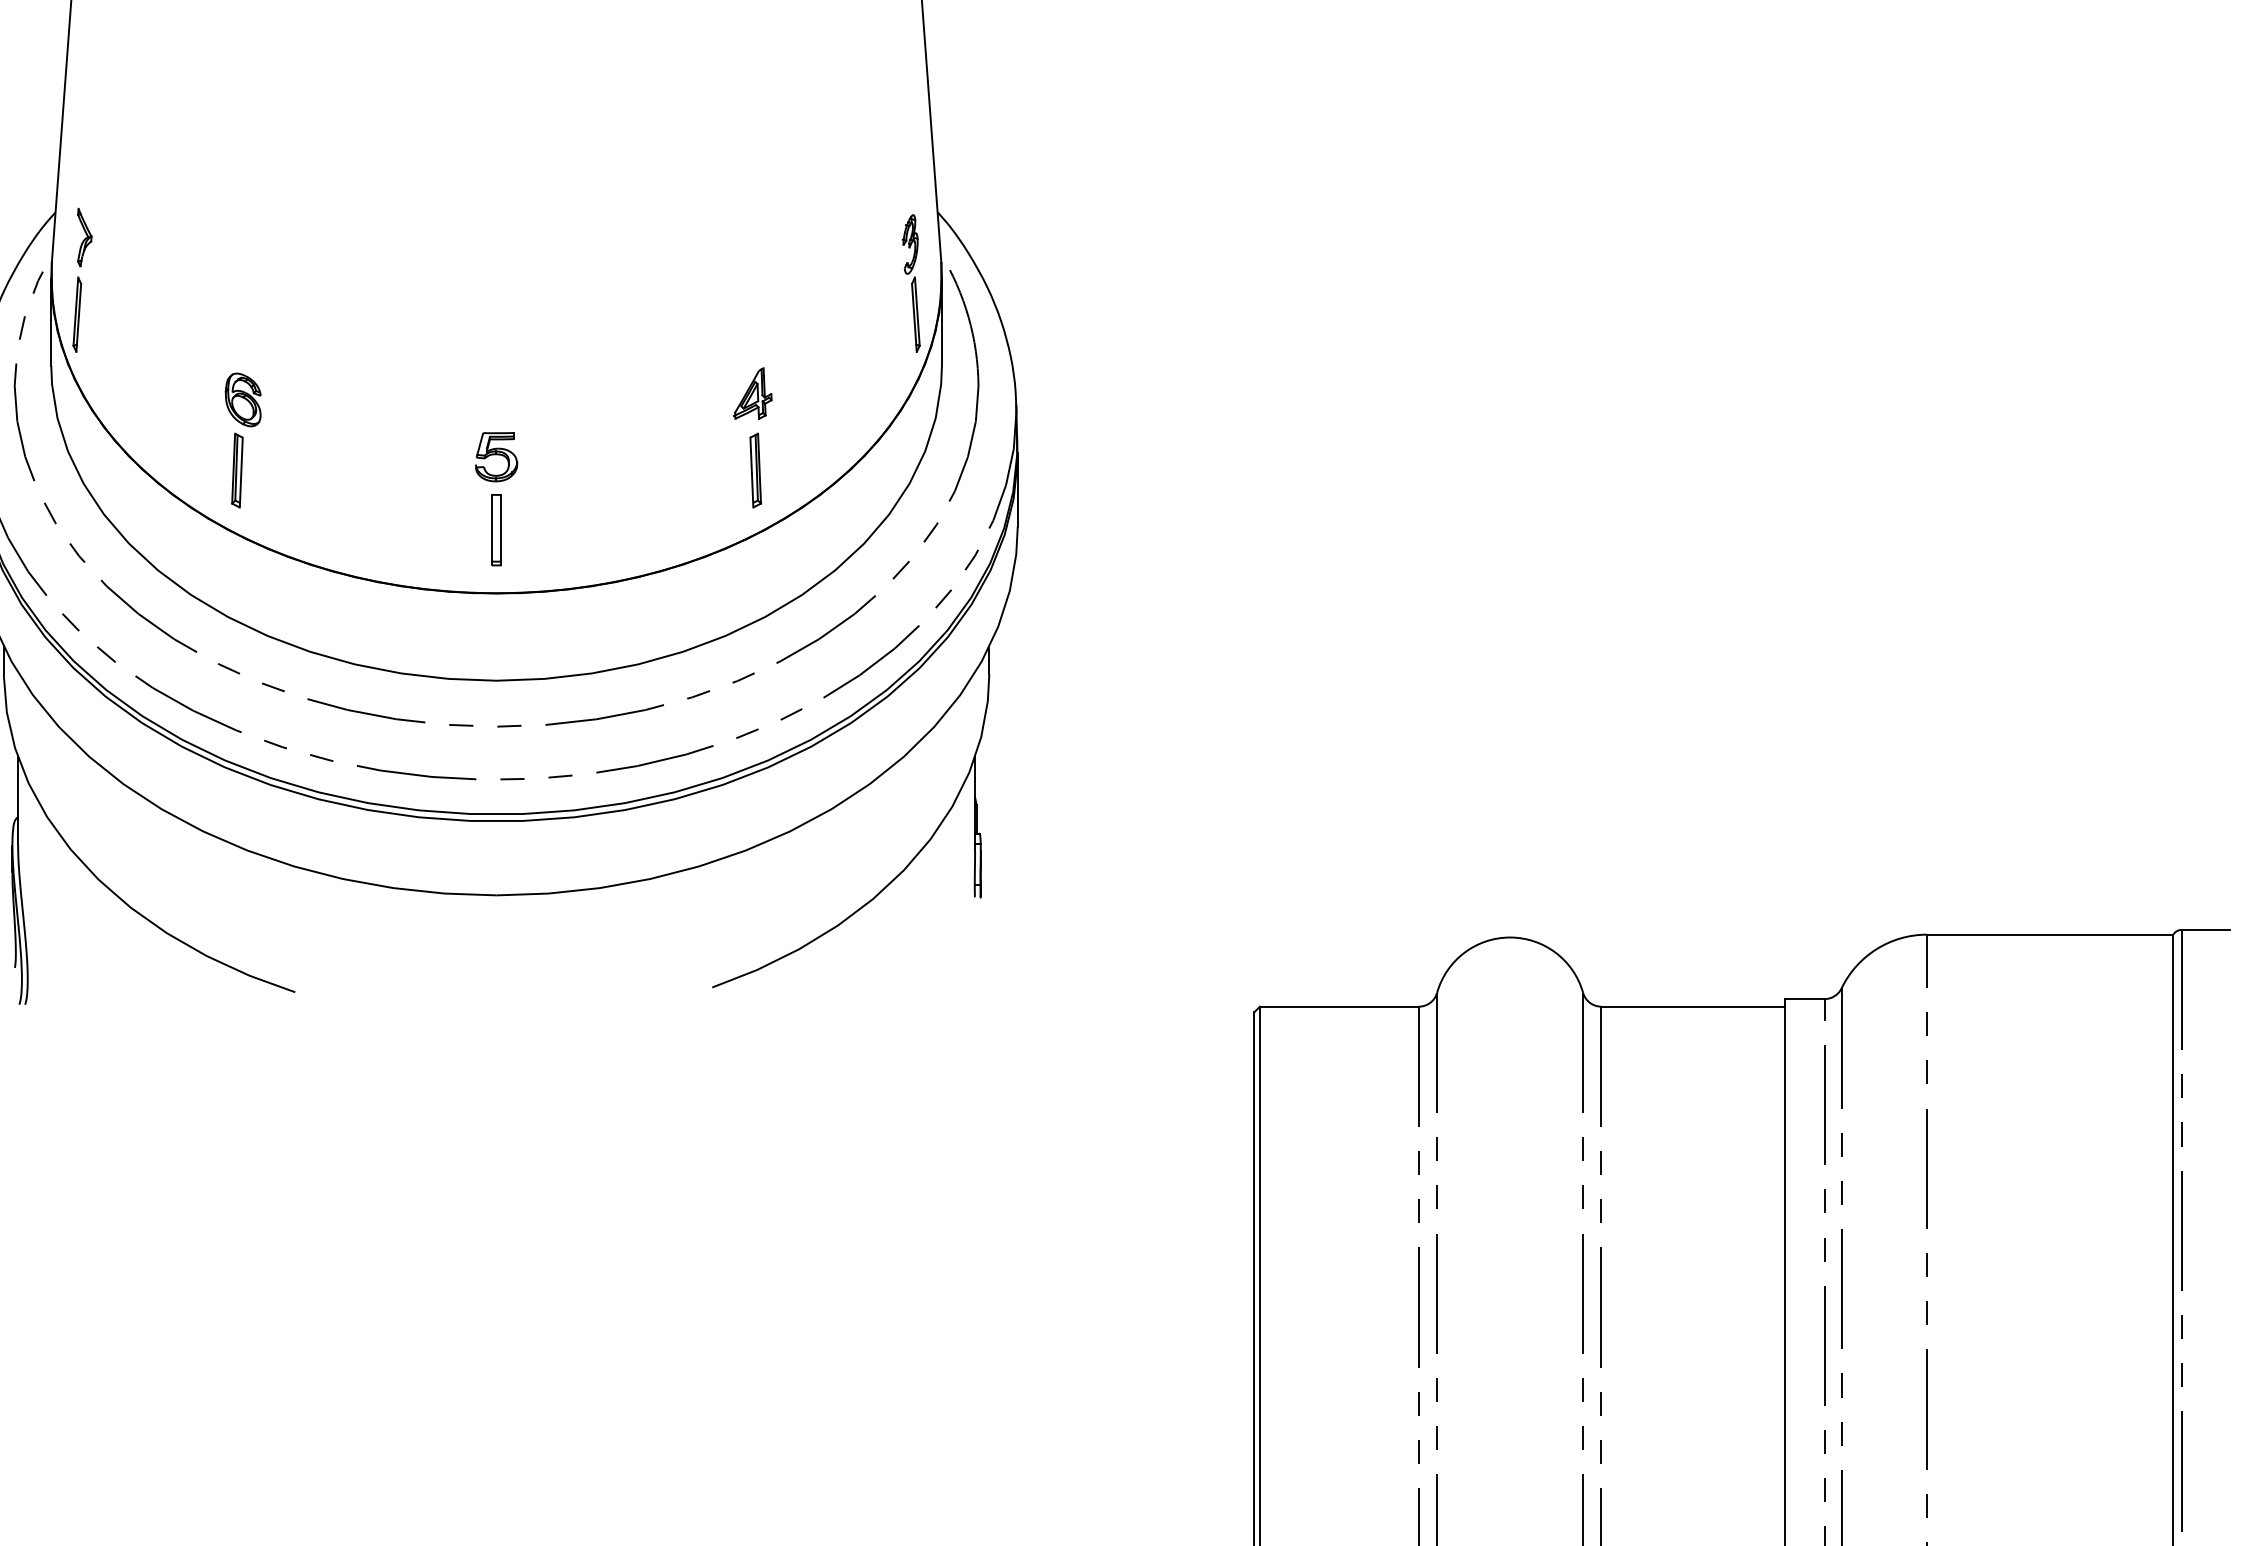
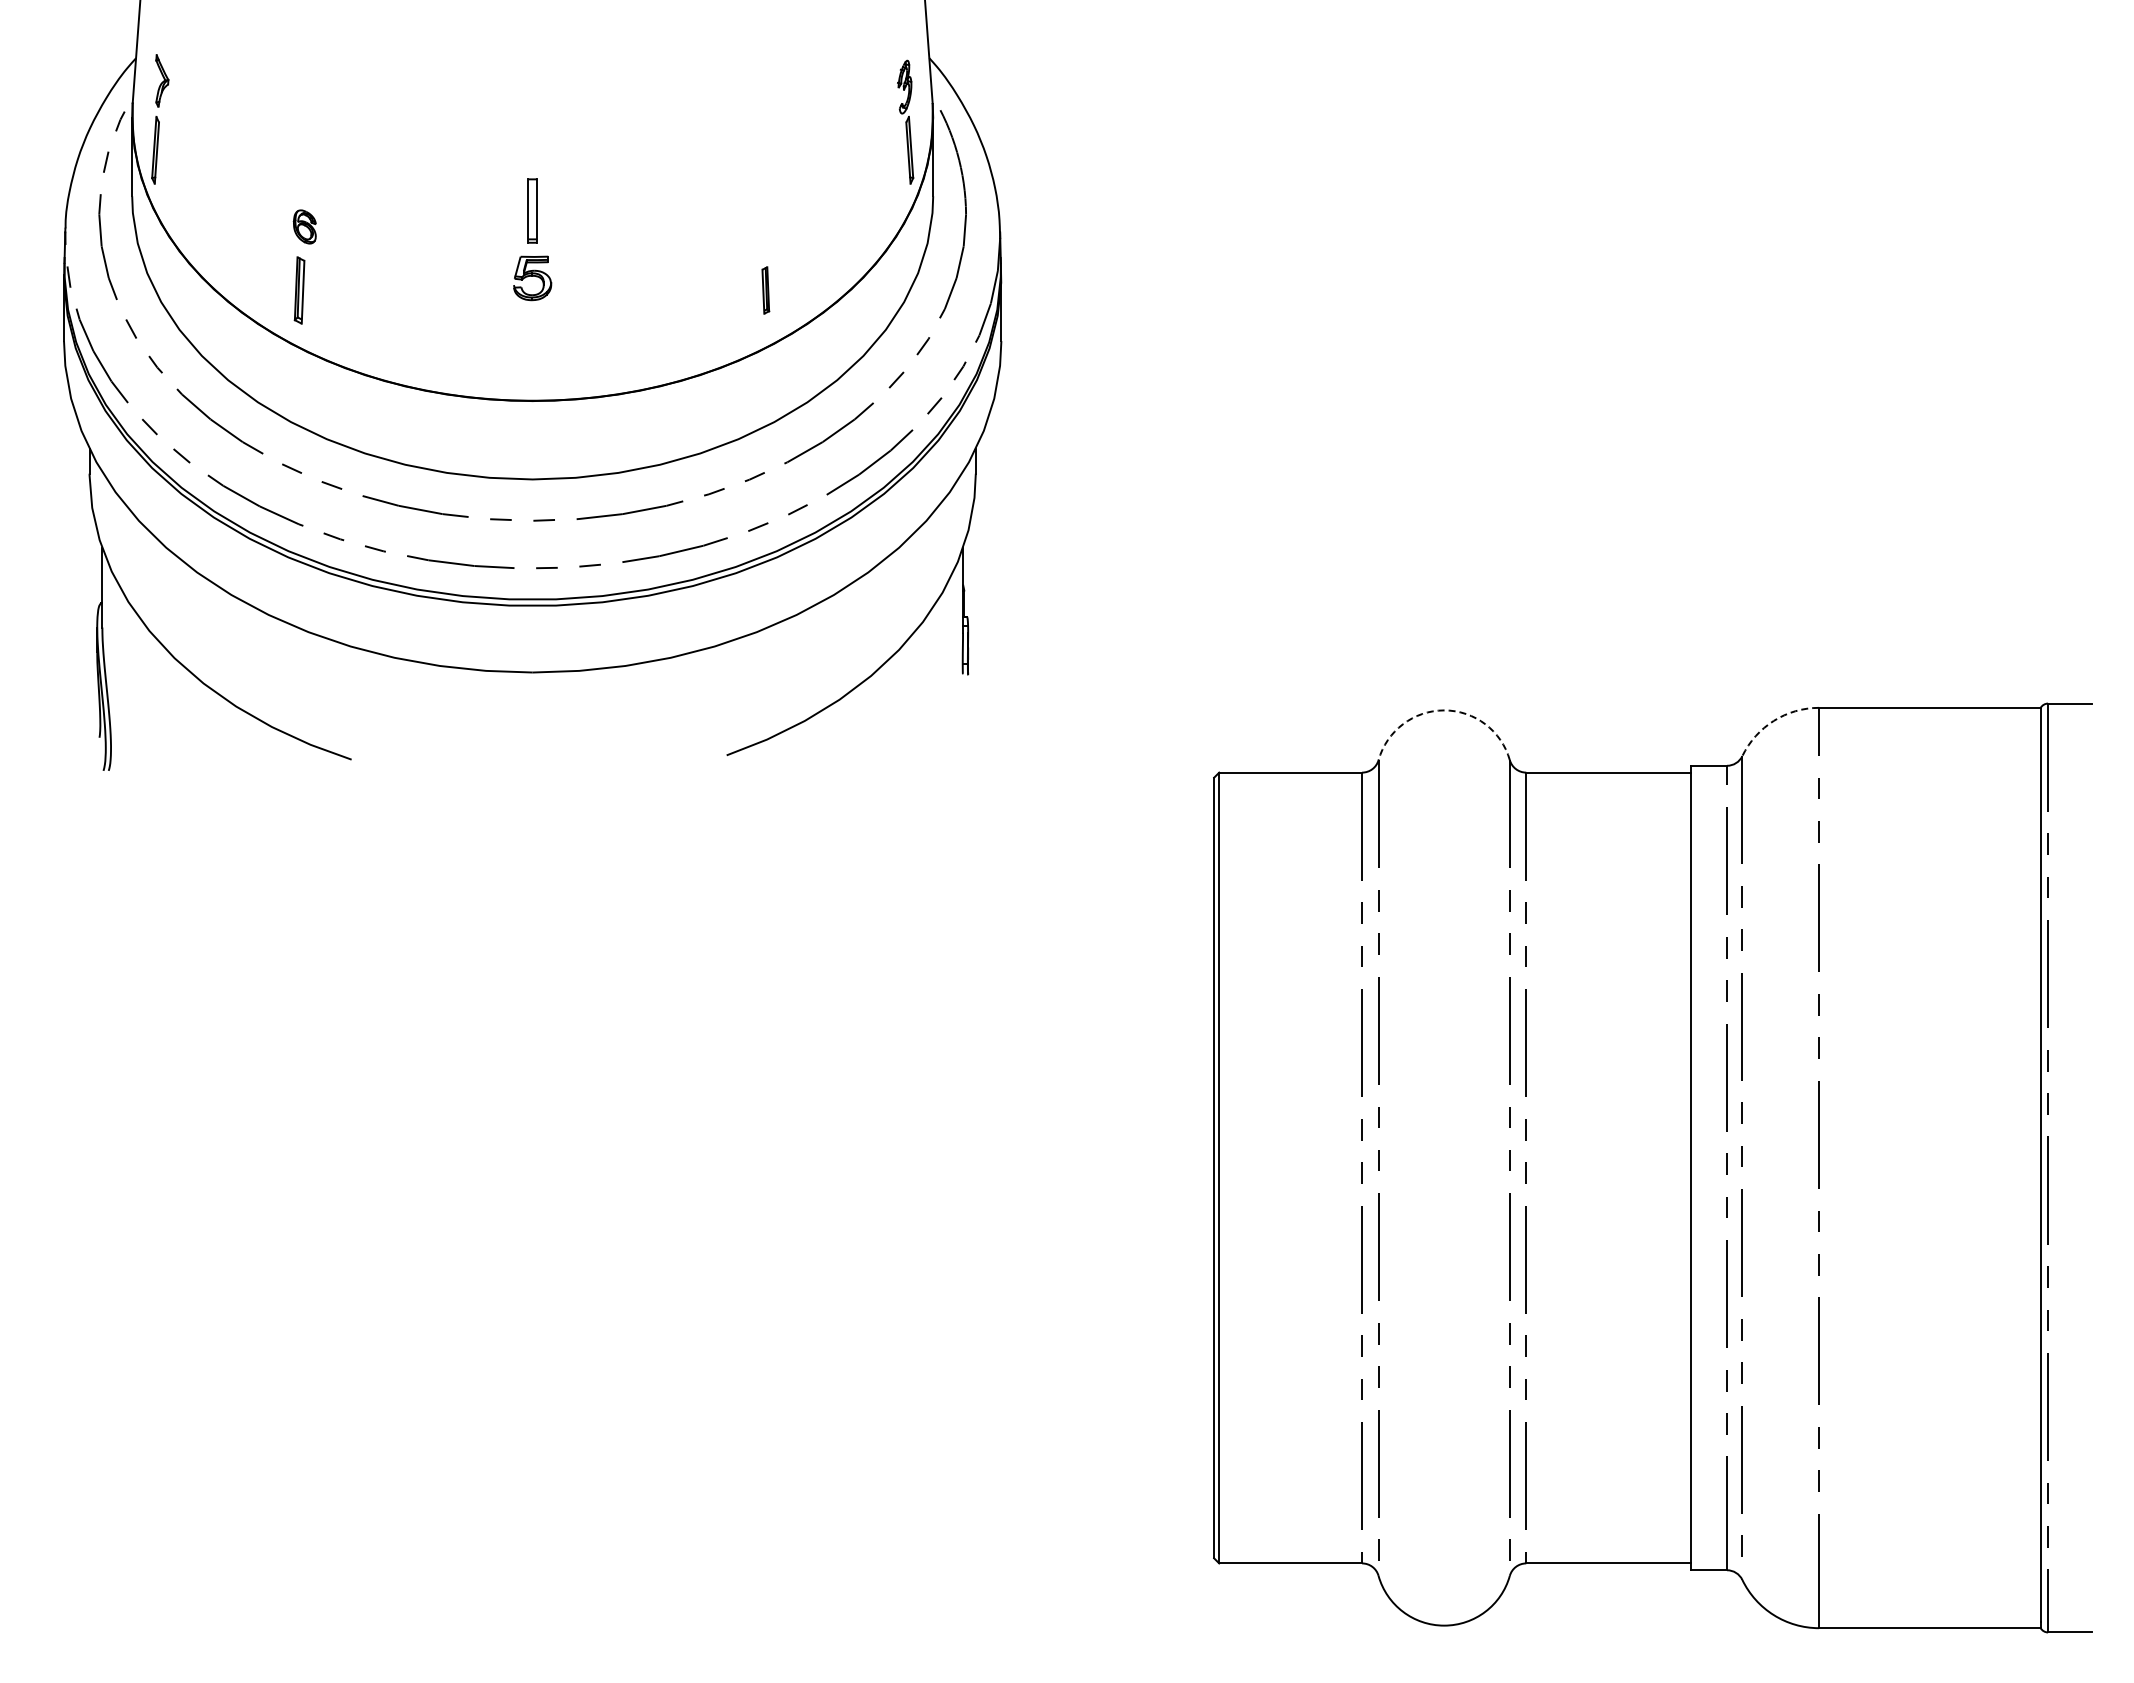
part: (753, 392) -> (763, 220), removed
part: (242, 399) -> (304, 226), size x0.7
part: (755, 470) -> (765, 290), size x0.7
part: (496, 529) -> (532, 210), moved
arc: (1510, 937) -> (1444, 710), solid -> dashed
arc: (1876, 948) -> (1773, 720), solid -> dashed

